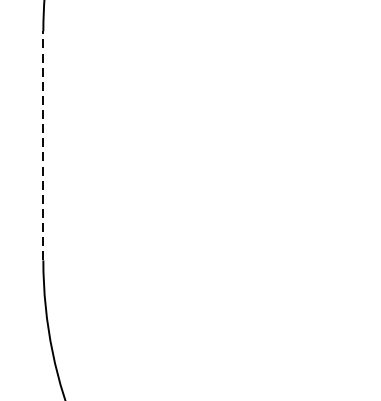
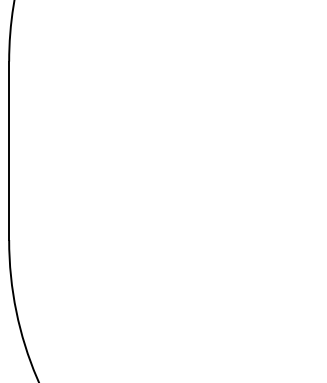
line: (43, 145) -> (9, 150), dashed -> solid

